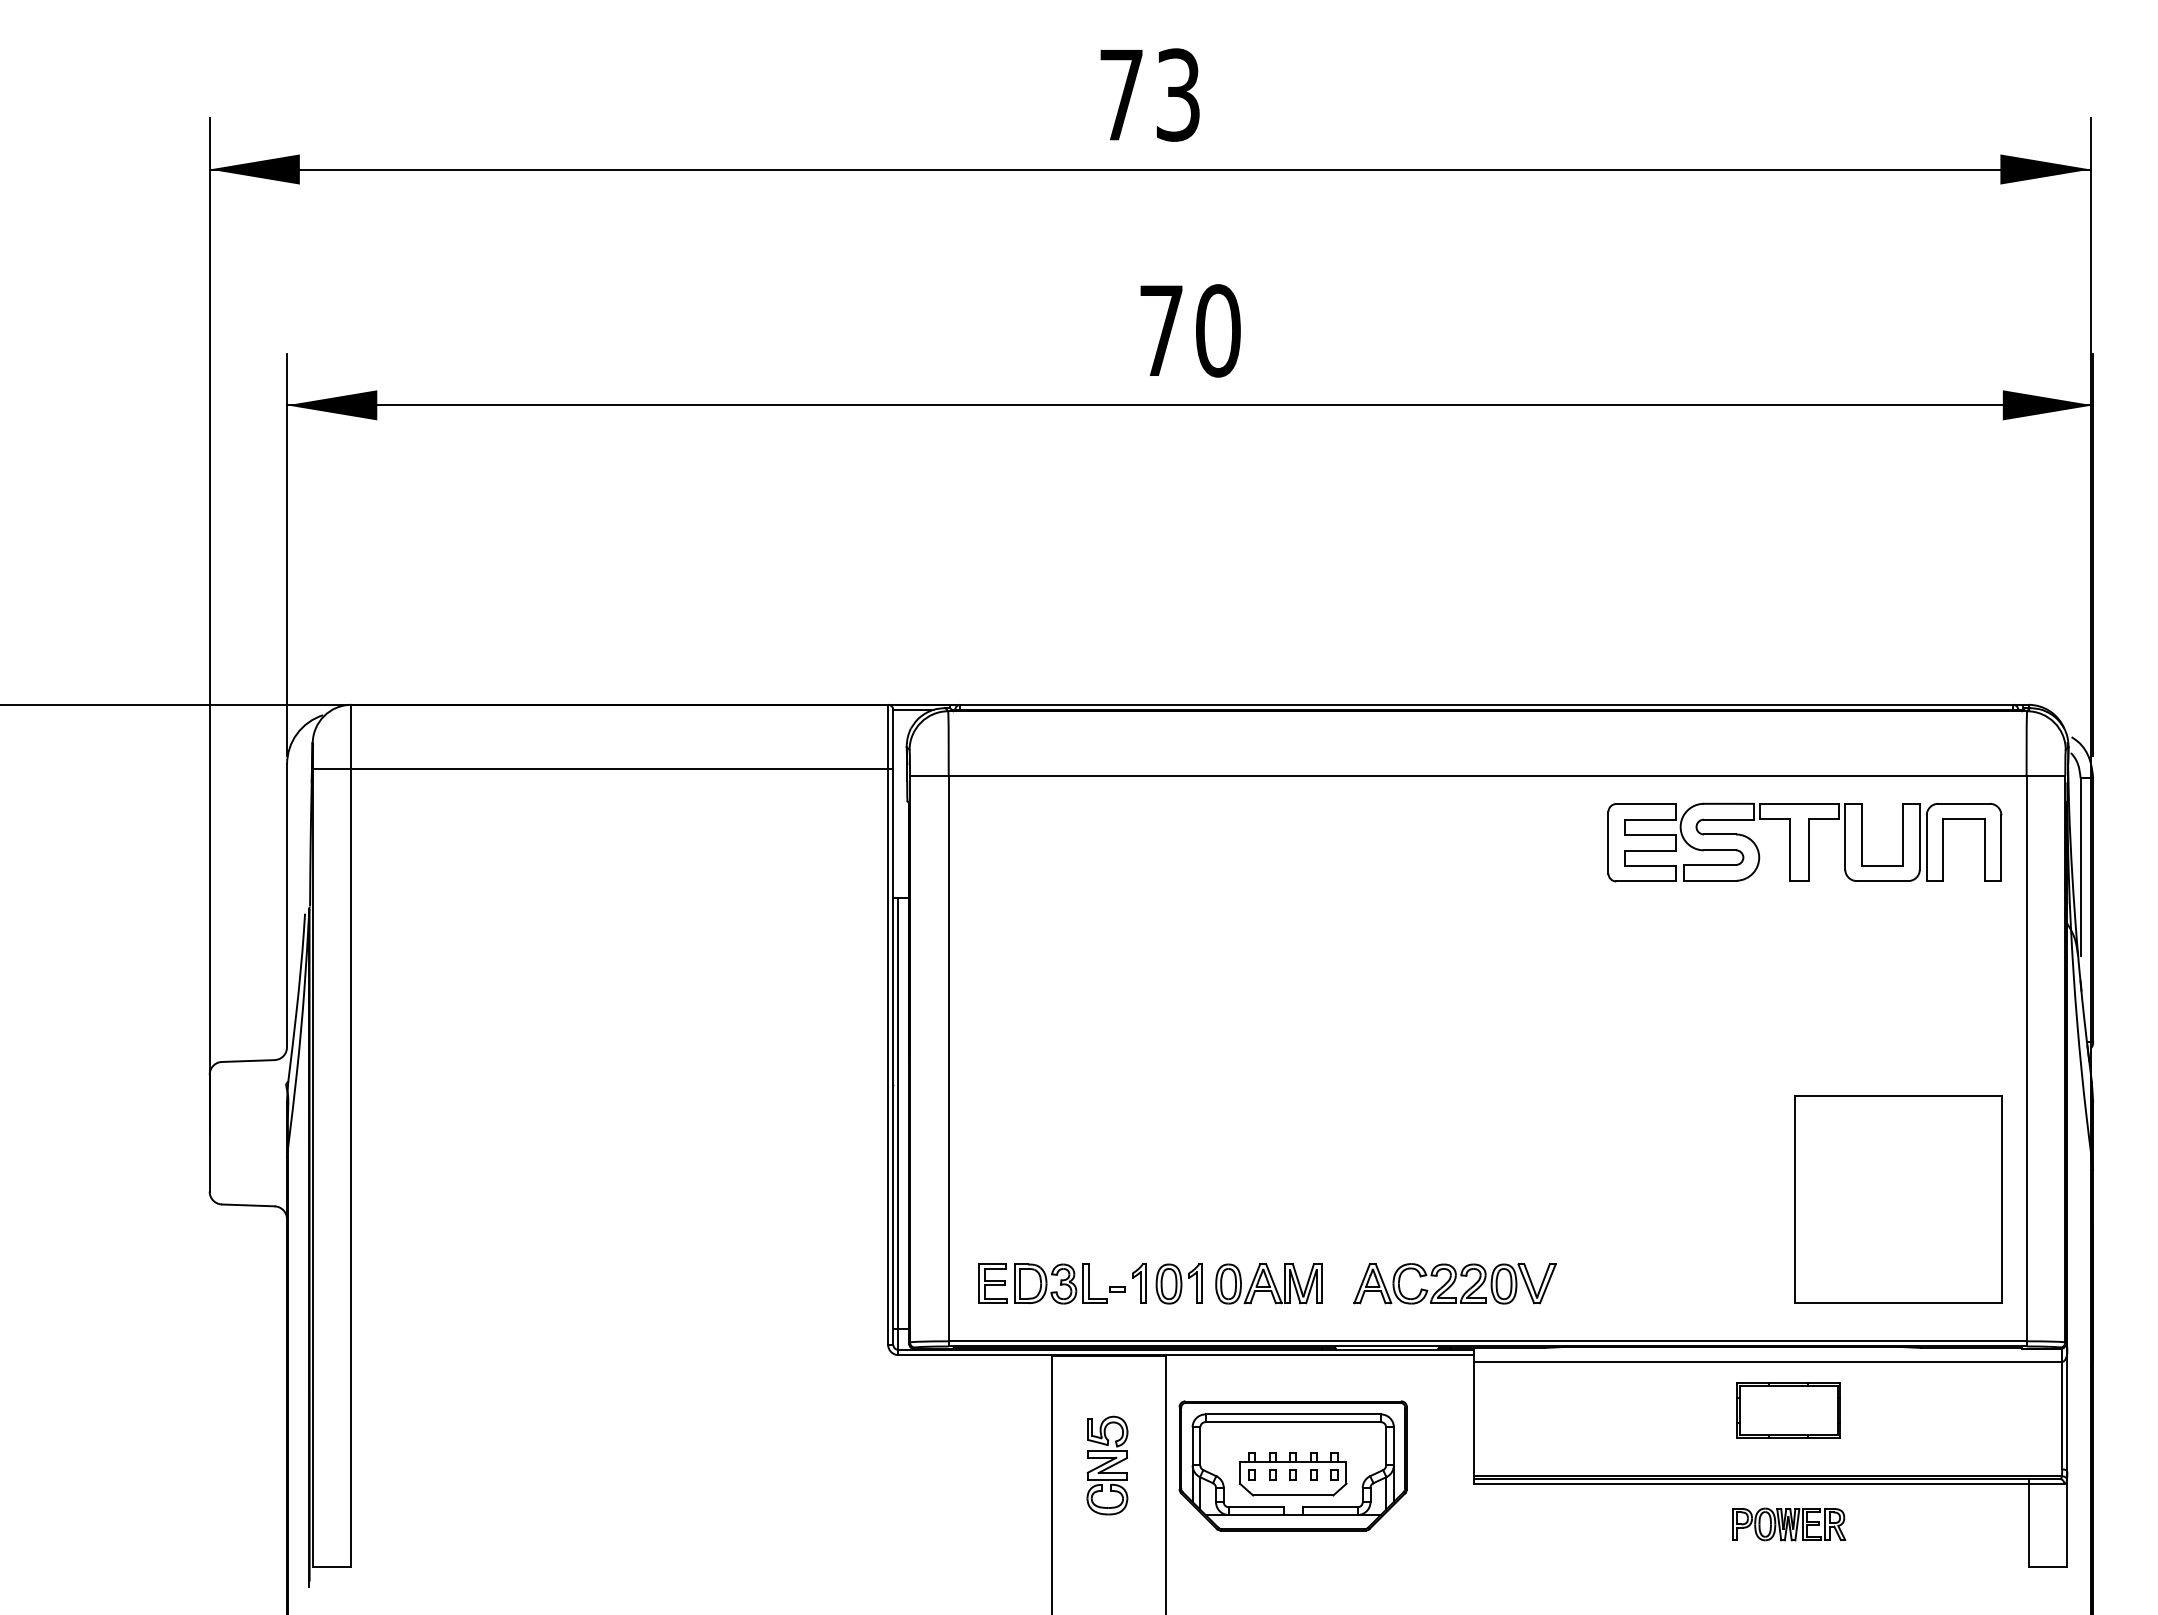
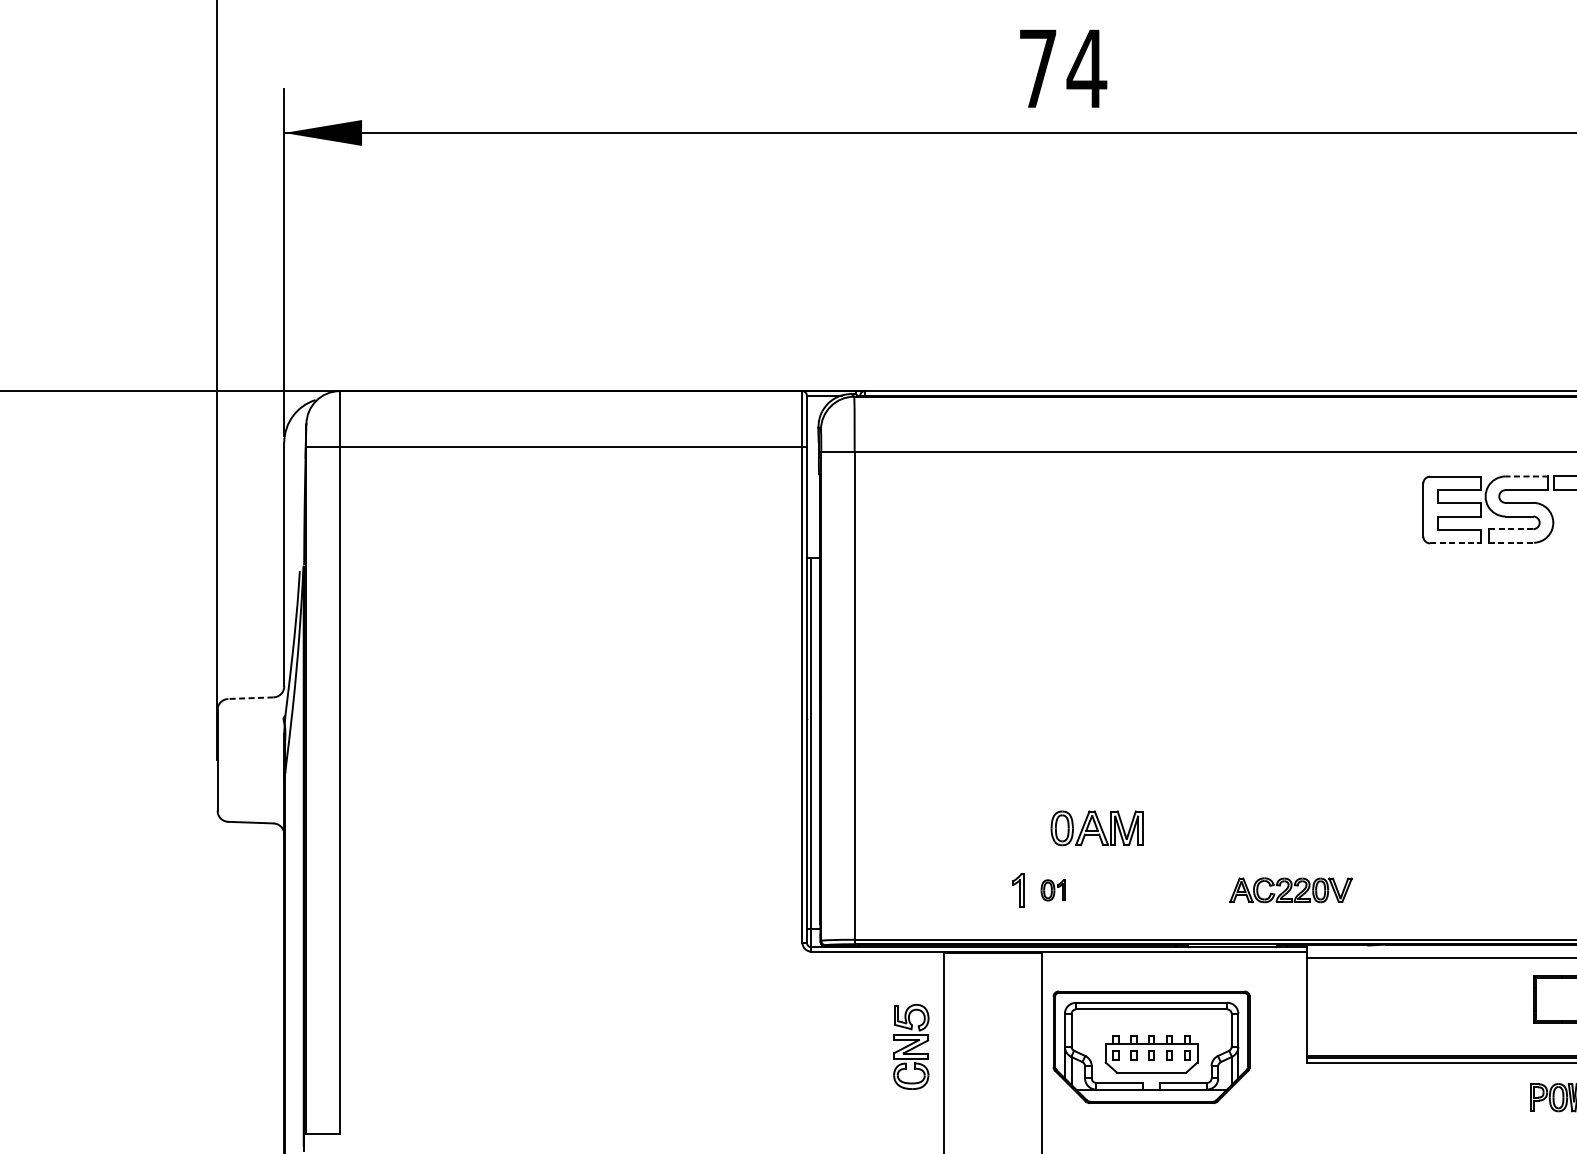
text: (1217, 330) -> (1086, 68), 70 -> 74
line: (1728, 803) -> (1526, 476), solid -> dashed
line: (1710, 864) -> (1511, 528), solid -> dashed
line: (1711, 880) -> (1512, 542), solid -> dashed
line: (1646, 881) -> (1456, 543), solid -> dashed
line: (247, 1061) -> (250, 698), solid -> dashed
part: (1051, 1283) -> (943, 889), removed
part: (1178, 1283) -> (1052, 889), size x0.6
part: (1268, 1283) -> (1096, 827), moved
part: (1454, 1283) -> (1290, 889), size x0.7
part: (1107, 1465) -> (911, 1046), moved

